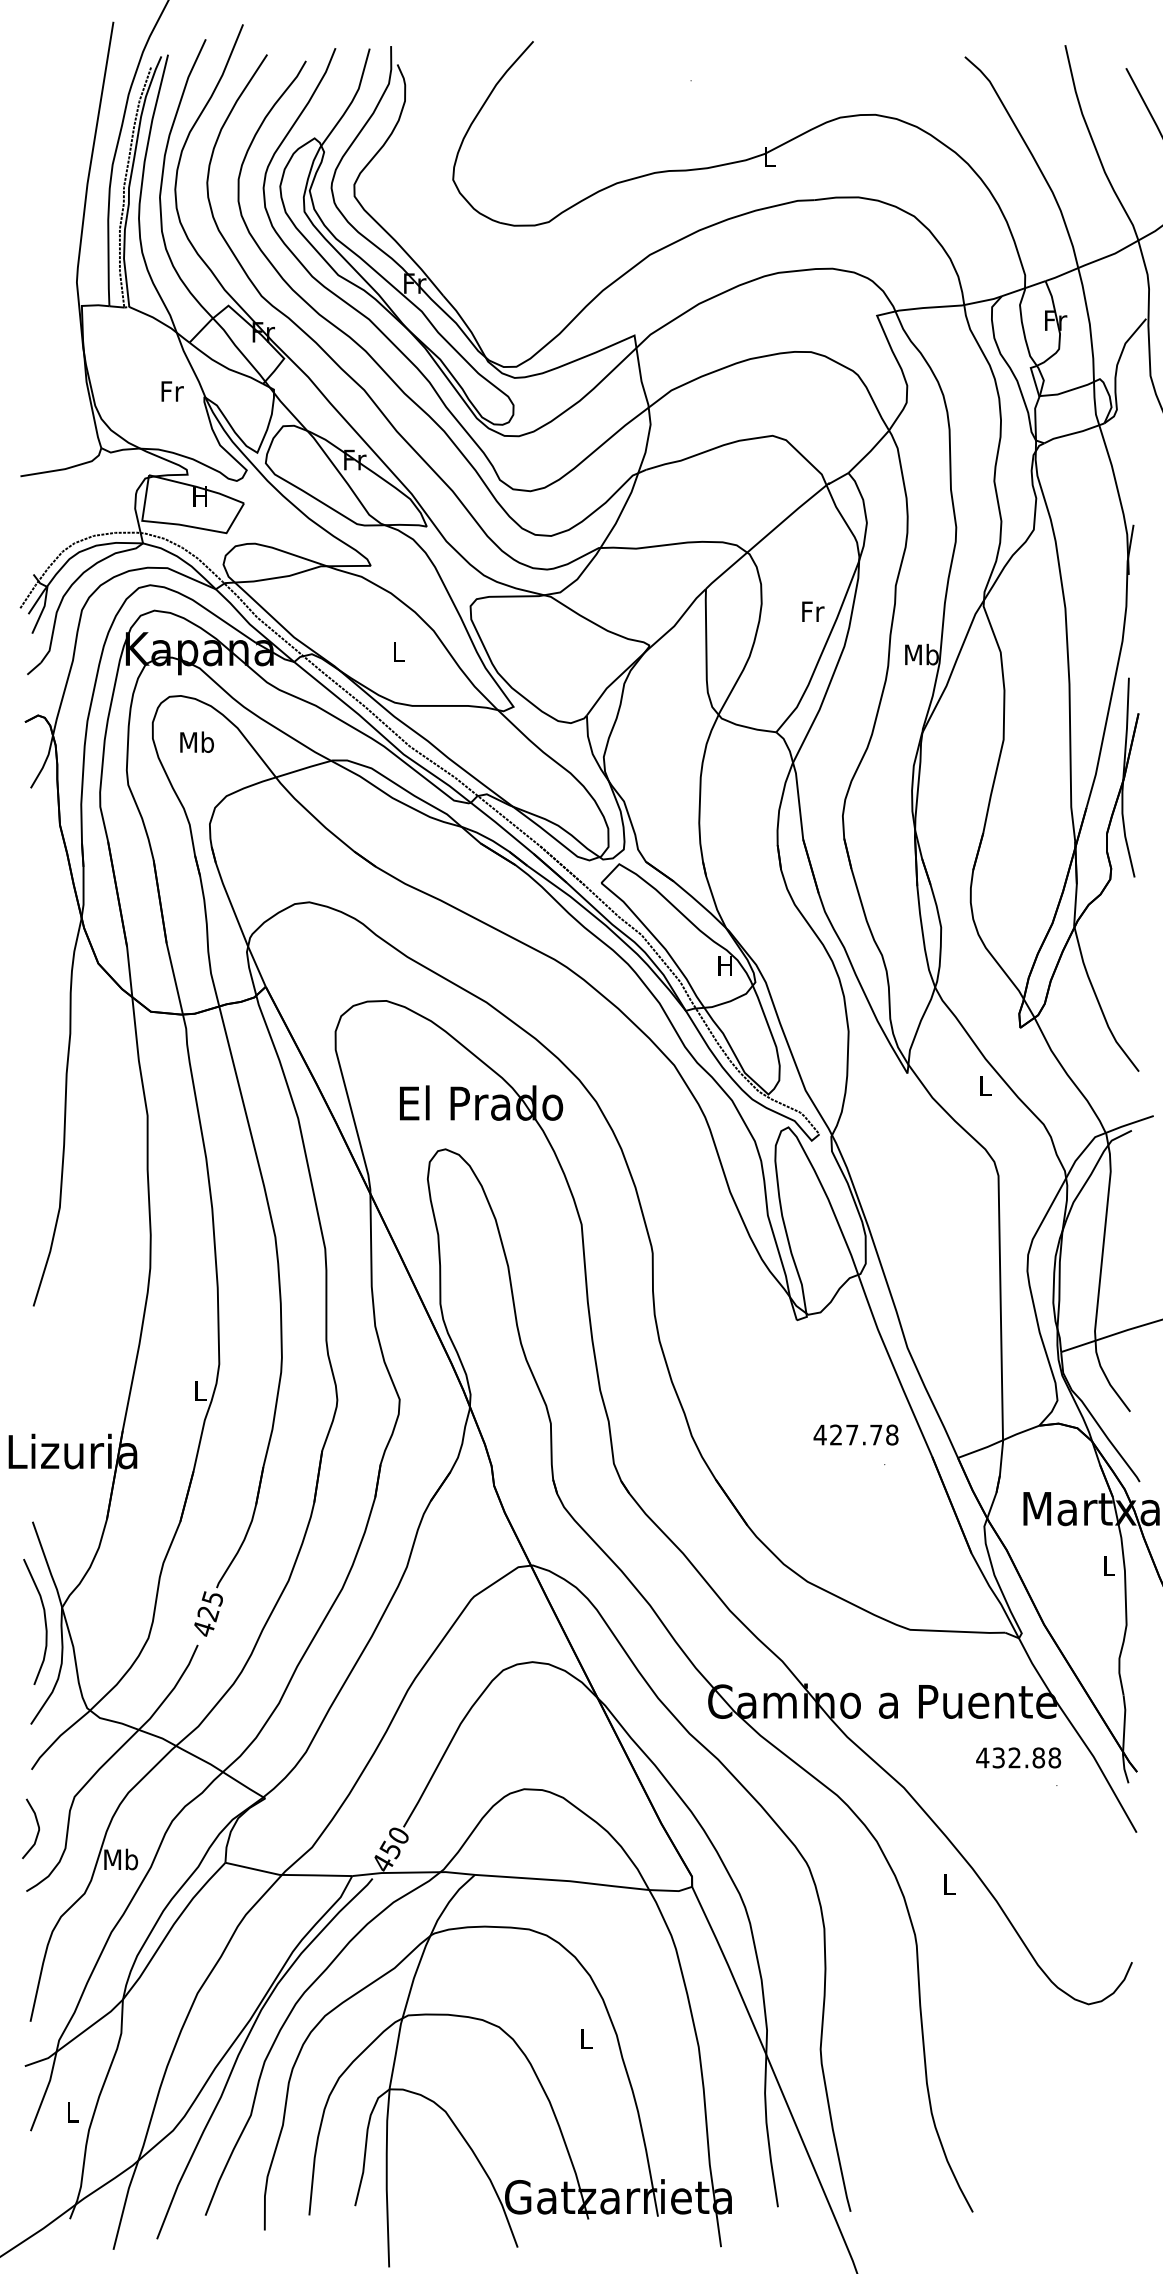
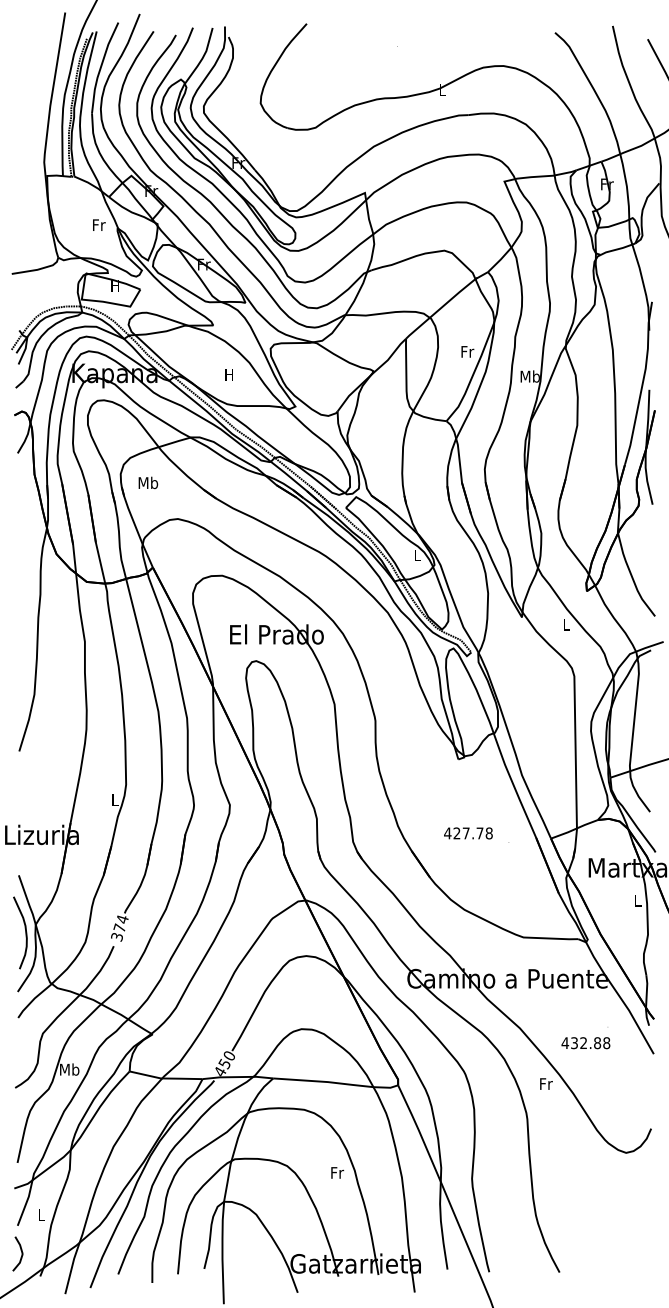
text: (397, 651) -> (228, 374), L -> H
text: (197, 741) -> (148, 482), moved
text: (724, 965) -> (416, 555), H -> L
text: (856, 1435) -> (468, 833), moved
text: (207, 1614) -> (119, 928), 425 -> 374
text: (1017, 1758) -> (585, 1043), moved
curve: (37, 1828) -> (21, 1253), moved
text: (950, 1883) -> (546, 1083), L -> Fr
text: (586, 2038) -> (337, 1172), L -> Fr

